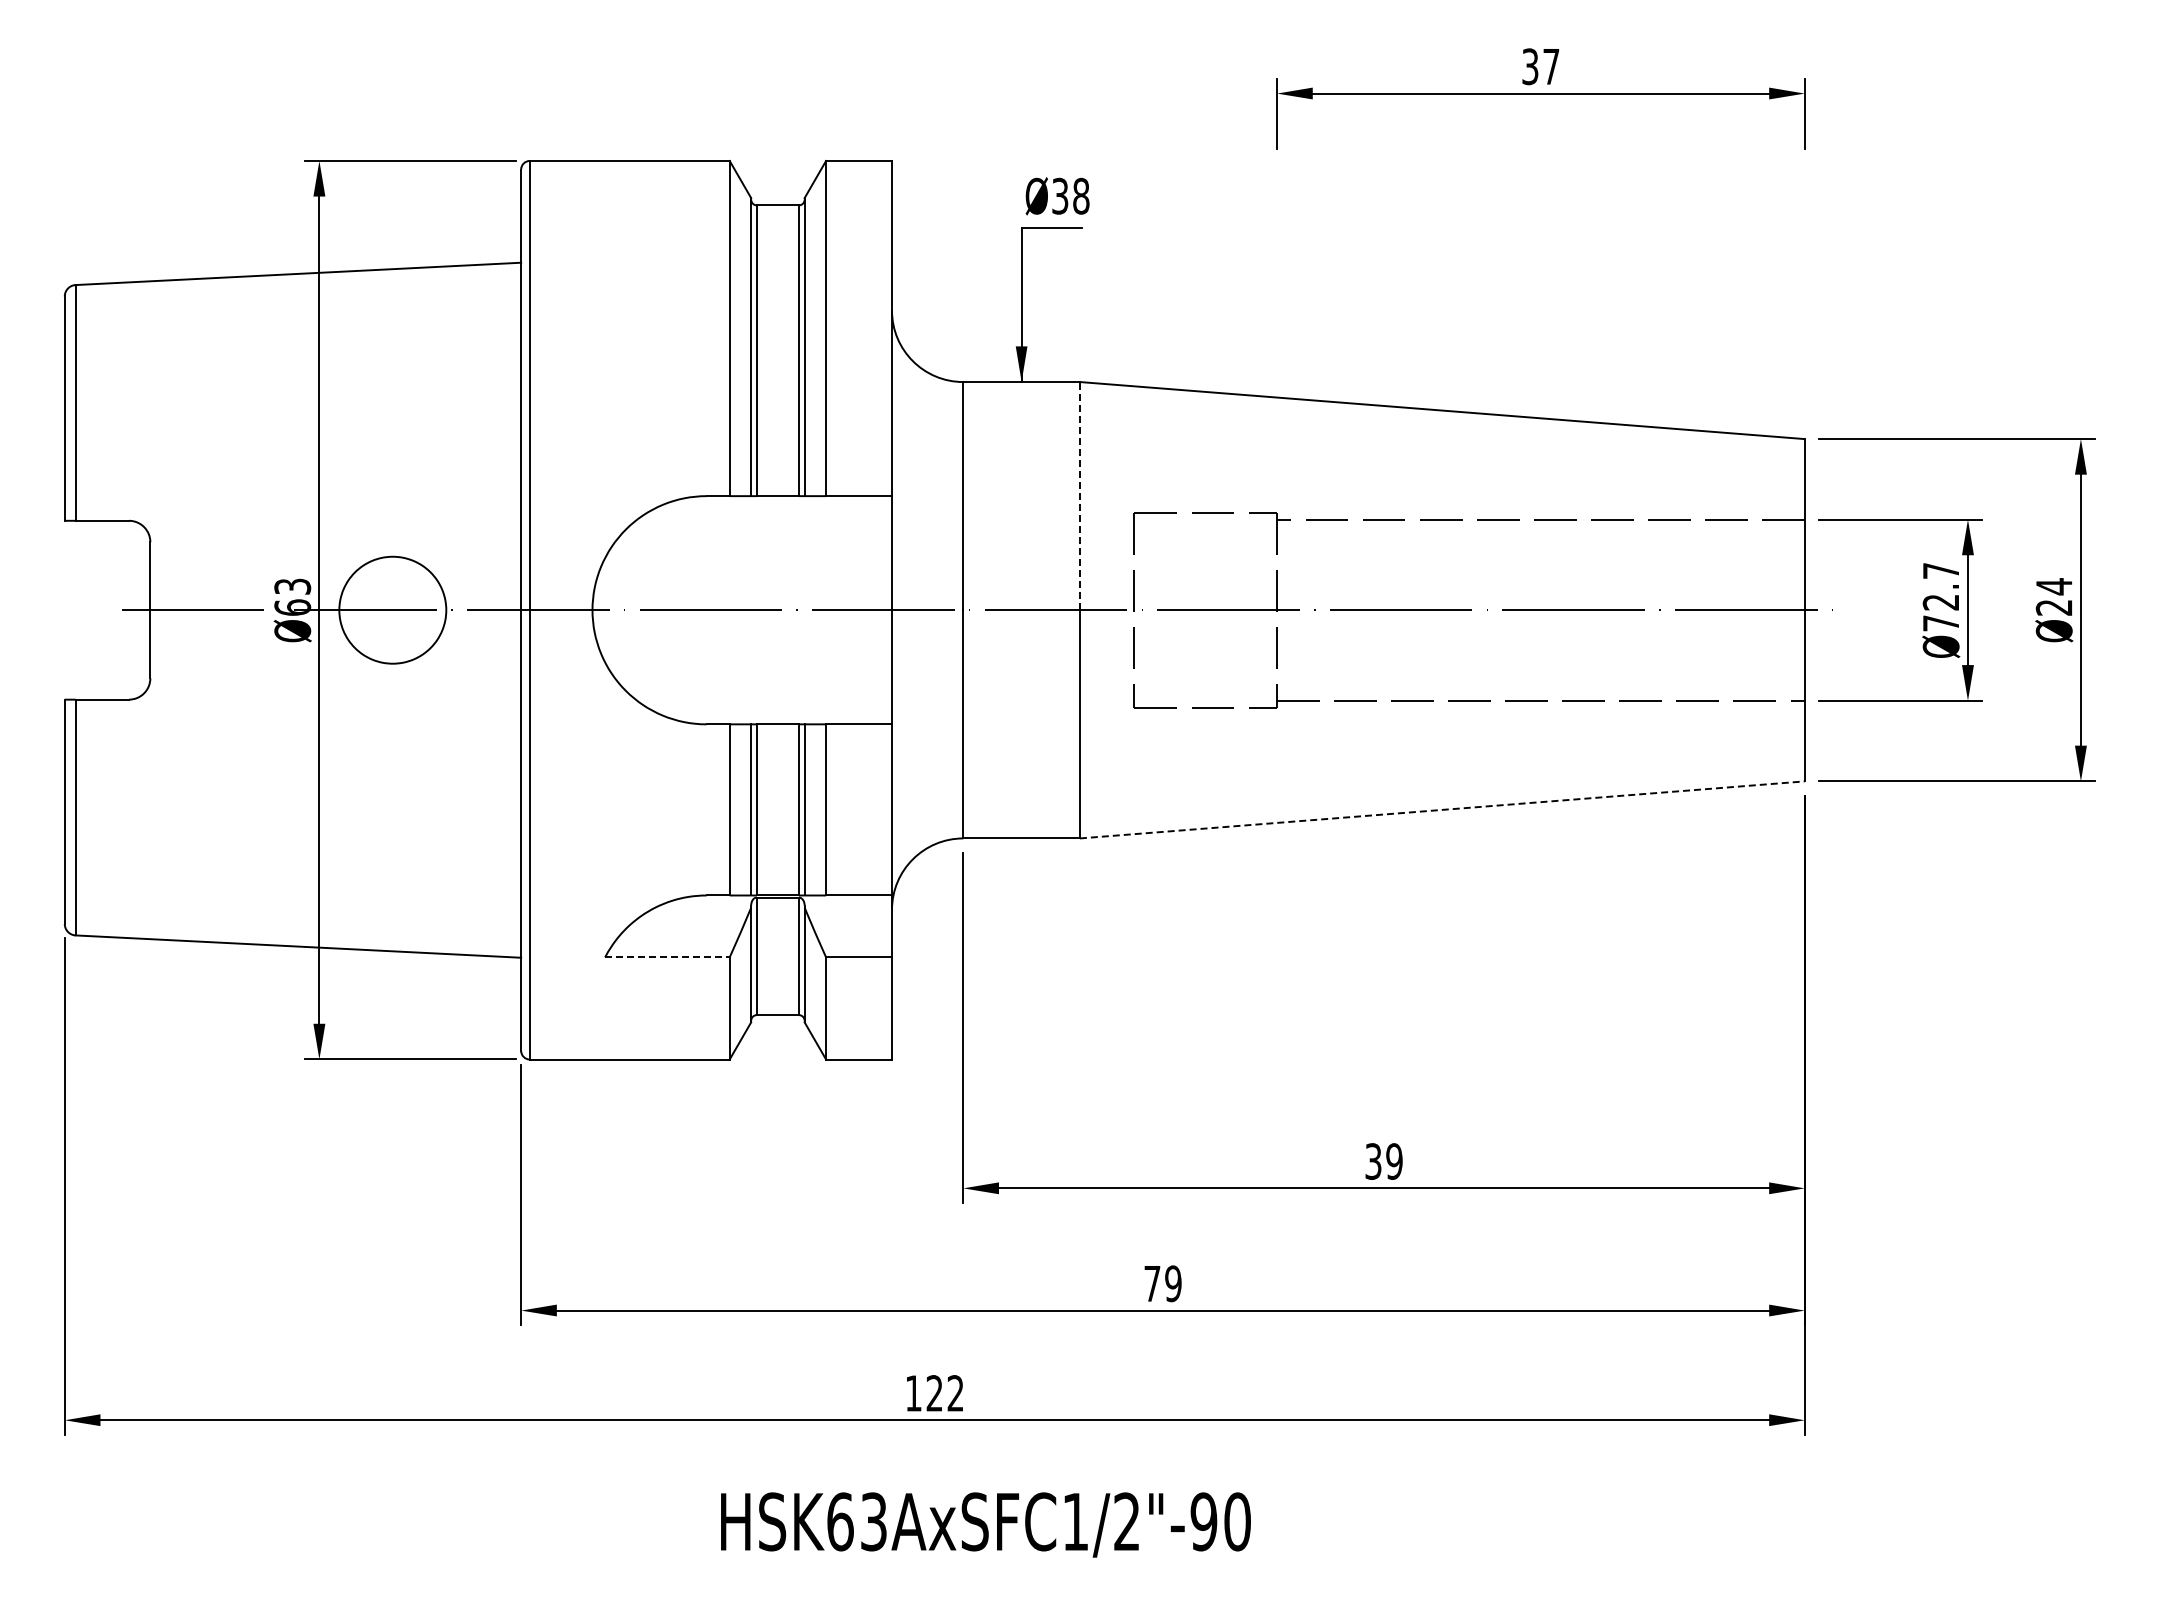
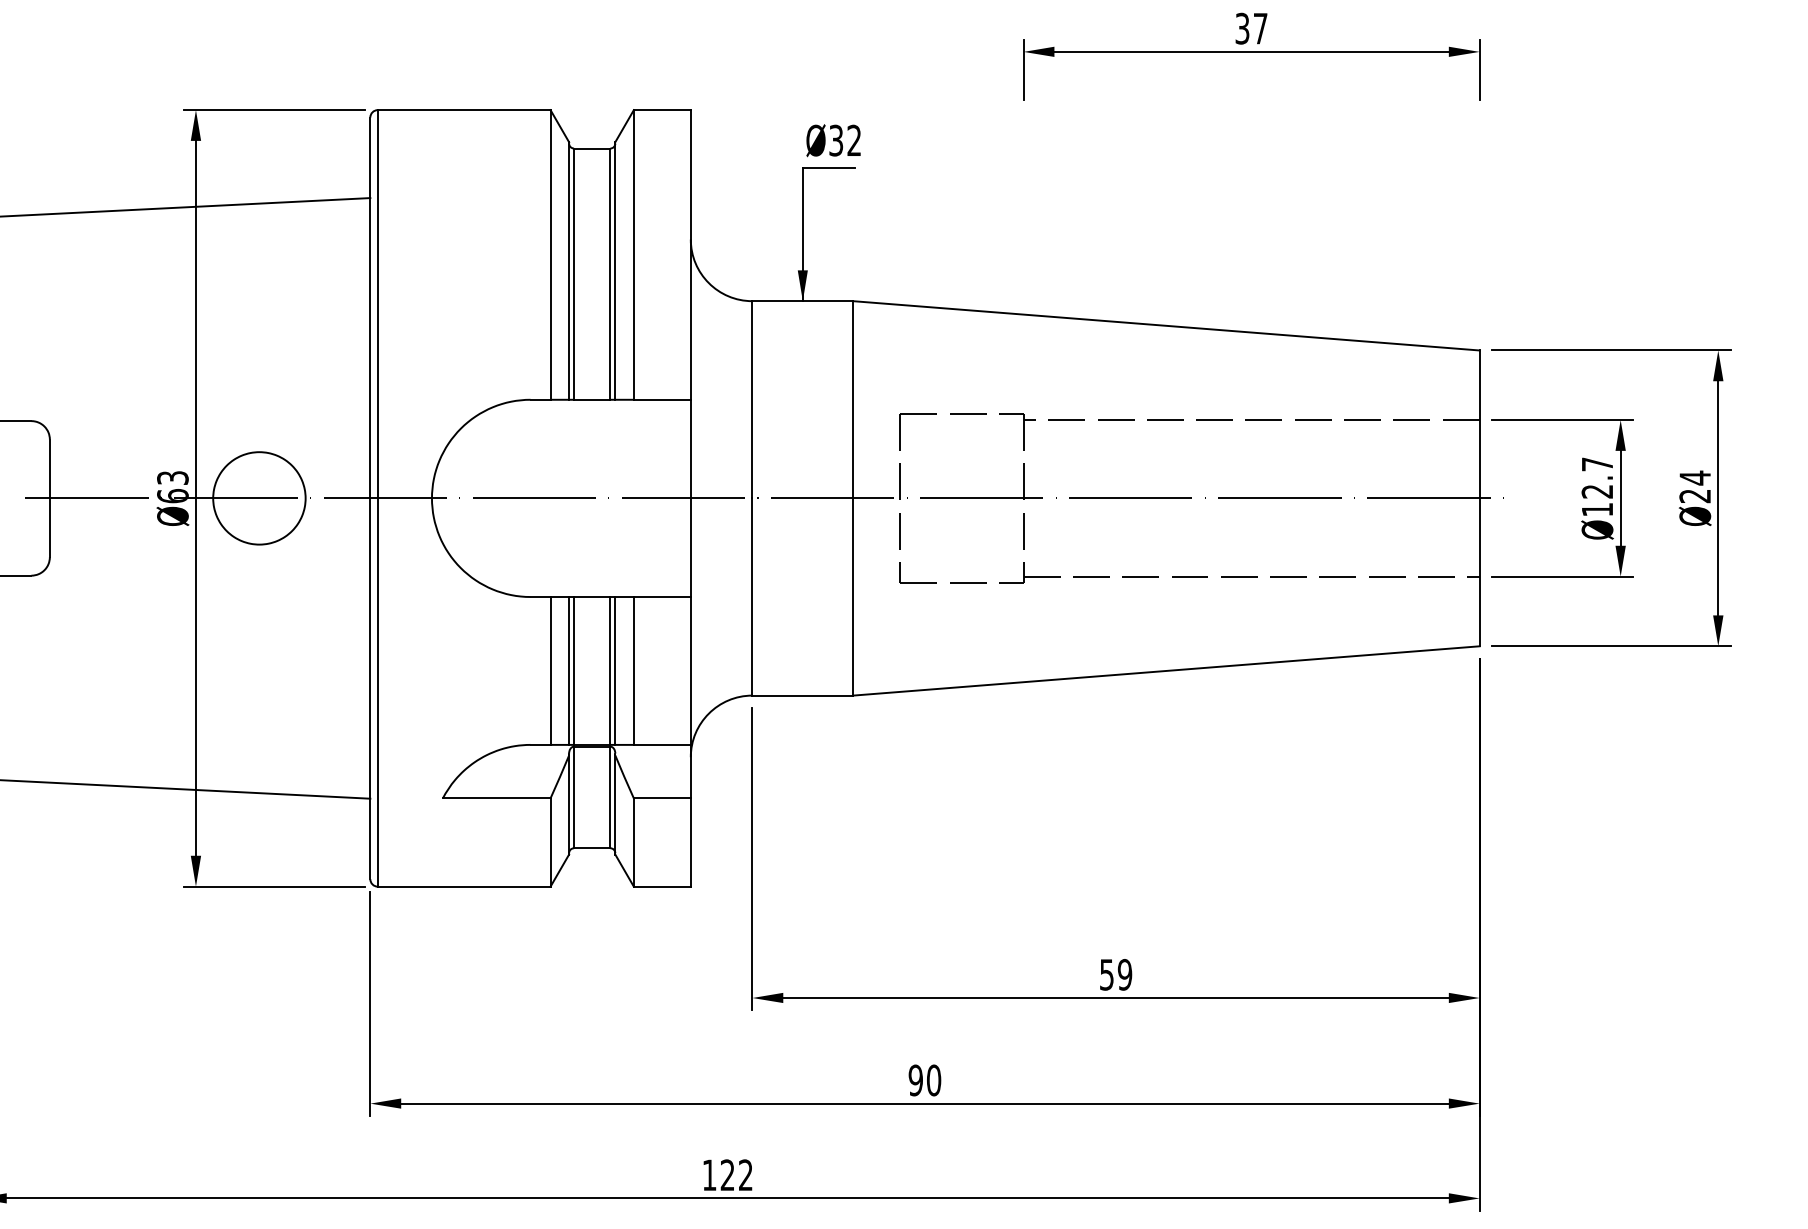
text: (1081, 195) -> (854, 139), Ø38 -> Ø32
line: (1079, 495) -> (852, 399), dashed -> solid
text: (1940, 623) -> (1596, 509), Ø72.7 -> Ø12.7
line: (1442, 809) -> (1166, 670), dashed -> solid
line: (667, 957) -> (496, 798), dashed -> solid
text: (1373, 1161) -> (1106, 974), 39 -> 59
text: (1162, 1283) -> (924, 1080), 79 -> 90

